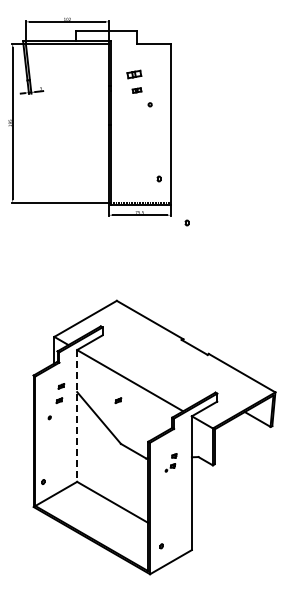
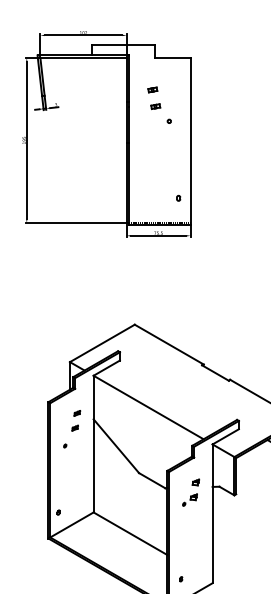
part: (133, 74) -> (152, 89), size x0.62
part: (186, 222) -> (207, 243), removed
part: (118, 400) -> (136, 428), removed
line: (77, 415) -> (93, 443), dashed -> solid
part: (170, 462) -> (190, 492), size x1.43

